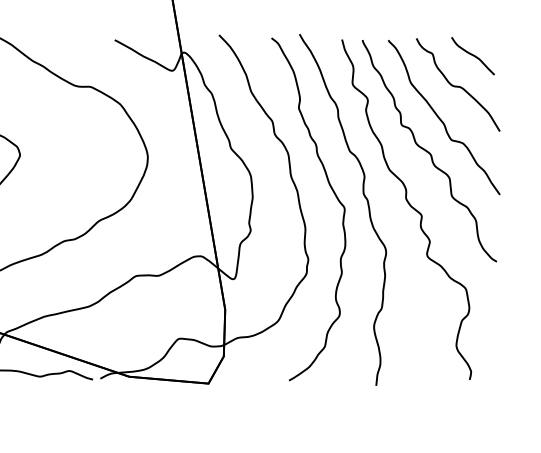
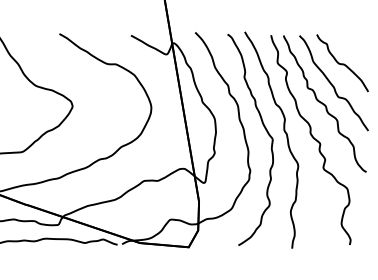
curve: (472, 56) -> (351, 45), removed

